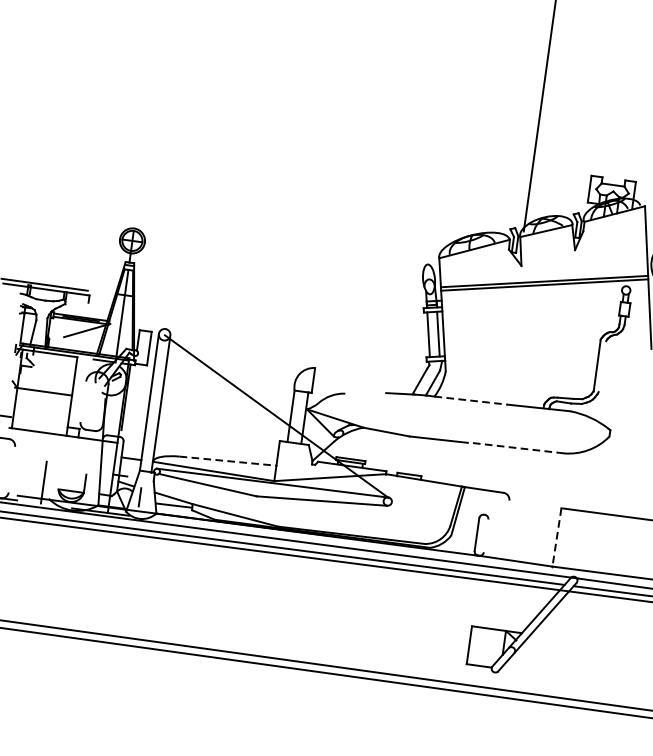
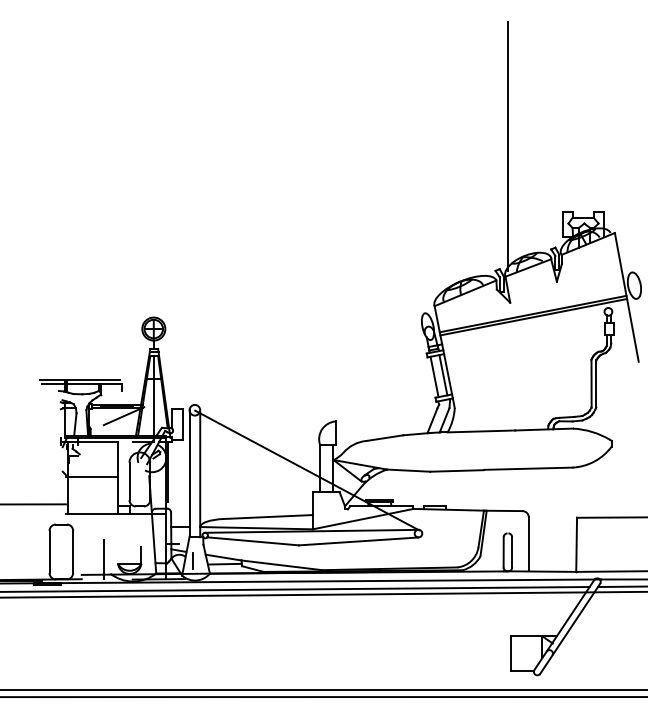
line: (602, 366) -> (596, 383), added
line: (365, 392) -> (384, 437), added
line: (471, 400) -> (481, 431), dashed -> solid
line: (83, 401) -> (129, 481), added
line: (515, 447) -> (527, 468), dashed -> solid
line: (228, 461) -> (268, 517), dashed -> solid
line: (12, 469) -> (73, 551), added
line: (504, 529) -> (528, 544), added
line: (486, 536) -> (512, 552), added
line: (556, 538) -> (576, 545), dashed -> solid

